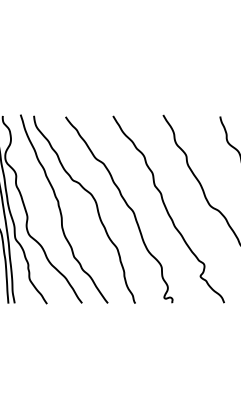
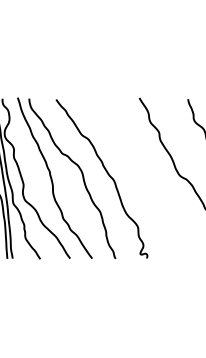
curve: (167, 209) -> (143, 178), removed

